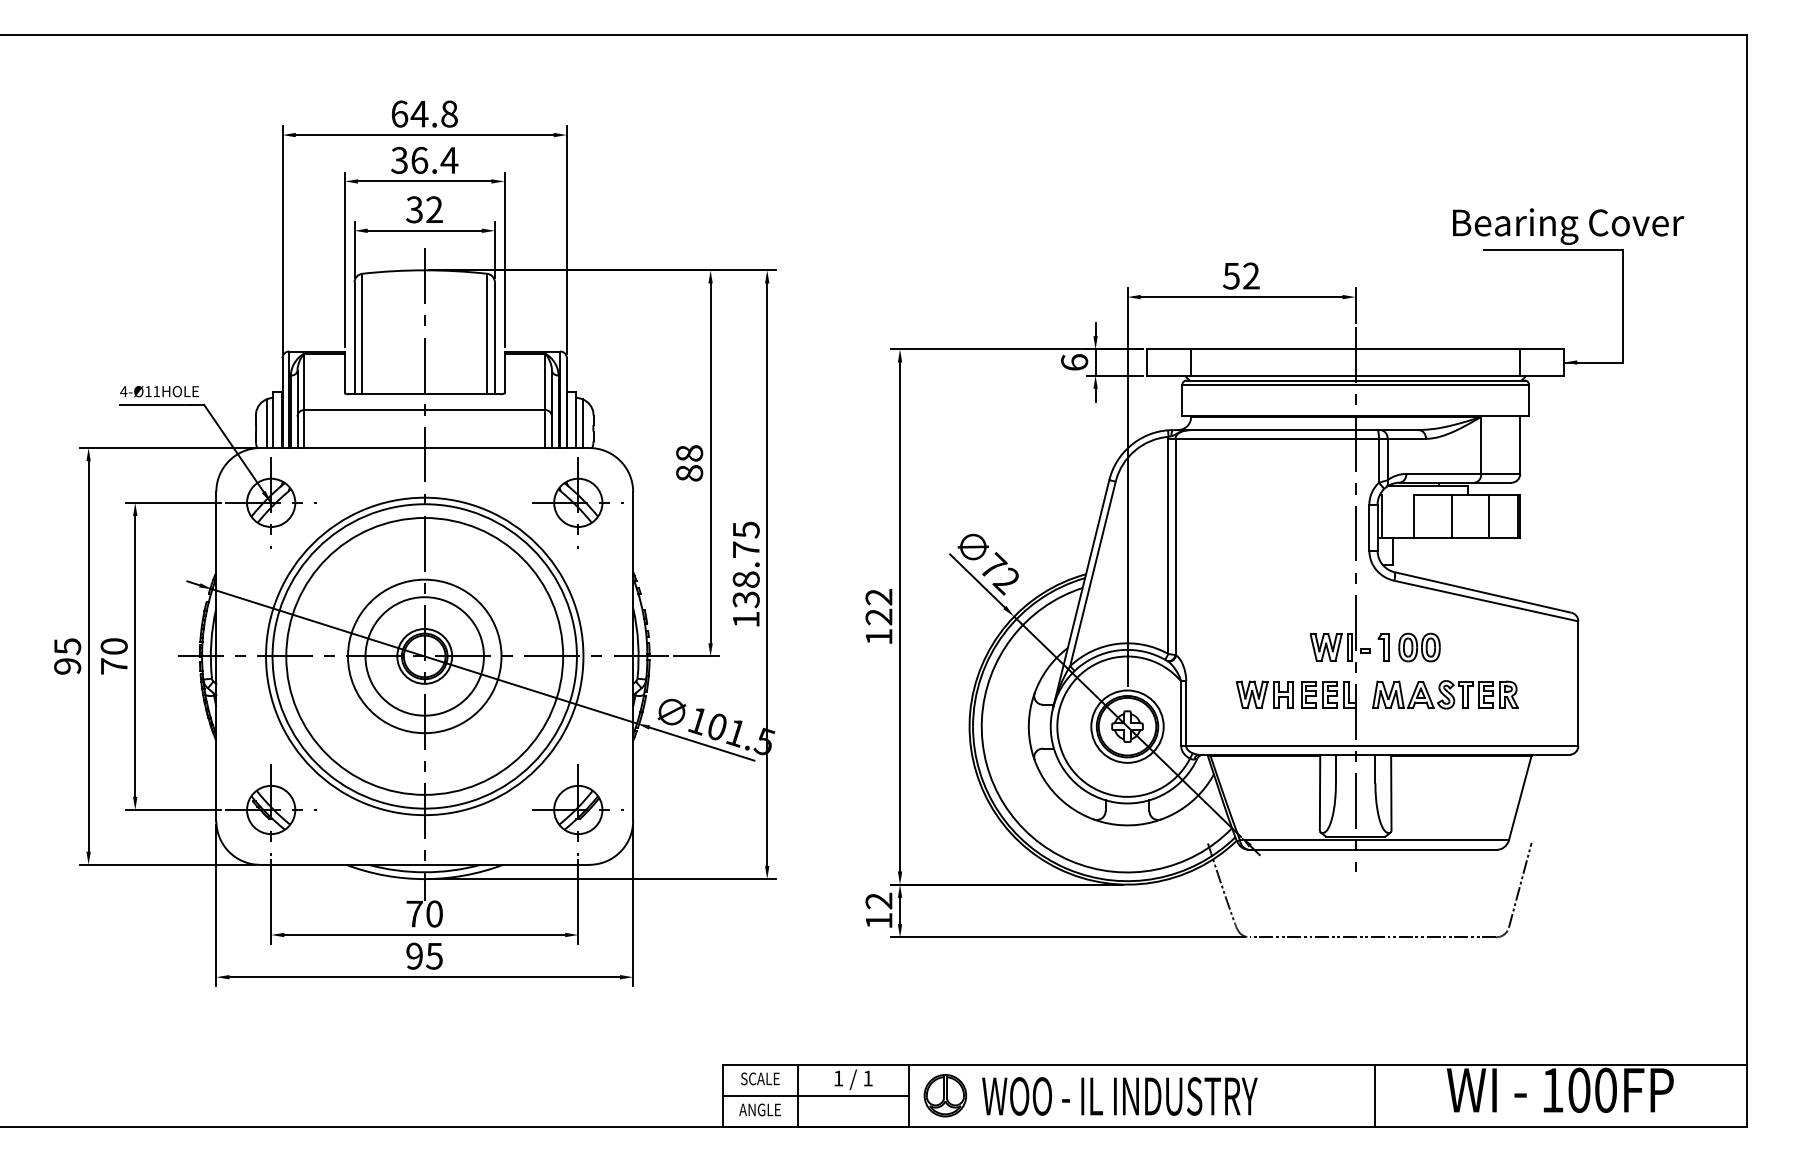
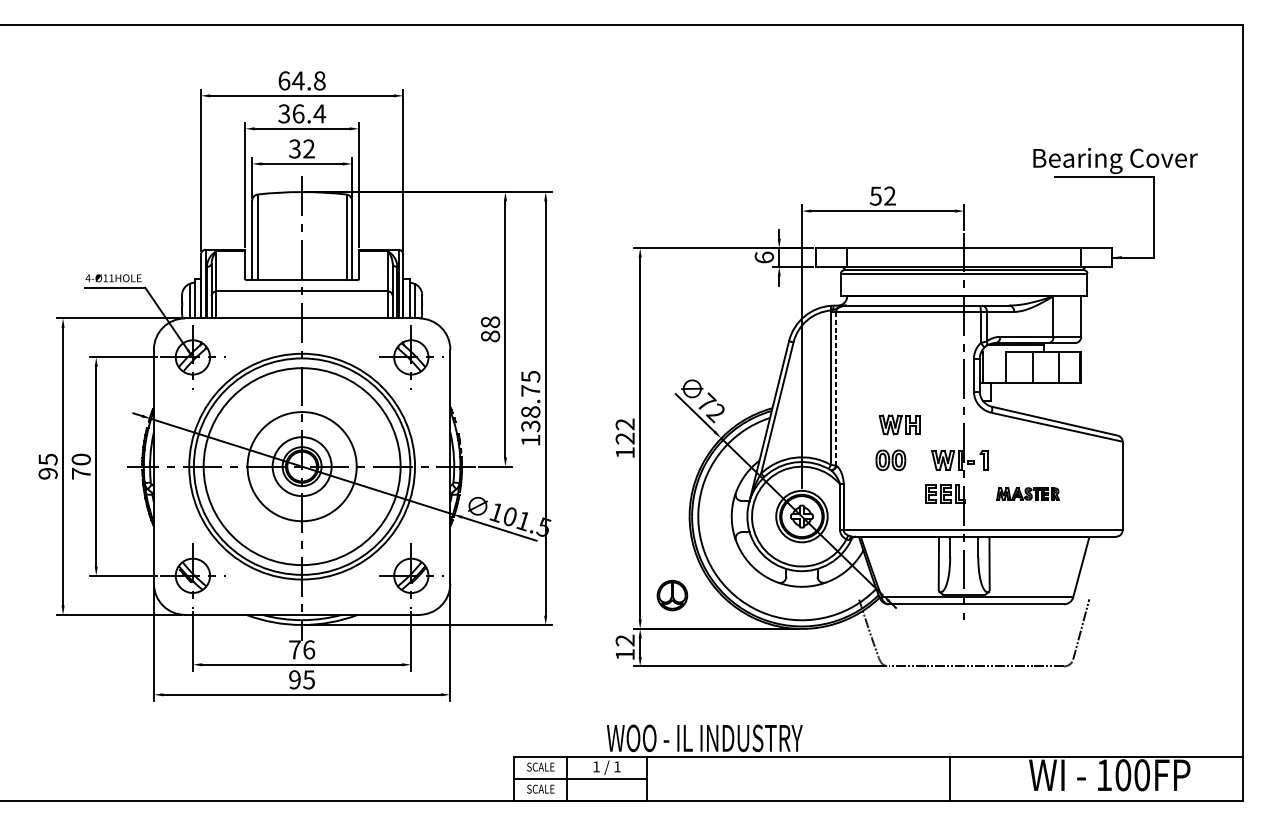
line: (1175, 547) -> (836, 389), solid -> dashed
part: (1419, 647) -> (890, 460), moved
circle: (424, 656) -> (301, 466), size x0.7
part: (1264, 694) -> (899, 424), moved
part: (1445, 694) -> (1028, 493), size x0.6
text: (434, 913) -> (309, 649), 70 -> 76
part: (945, 1095) -> (672, 595), moved
text: (1119, 1096) -> (704, 738), moved
line: (1374, 1096) -> (949, 779), moved
text: (759, 1109) -> (540, 788), ANGLE -> SCALE

